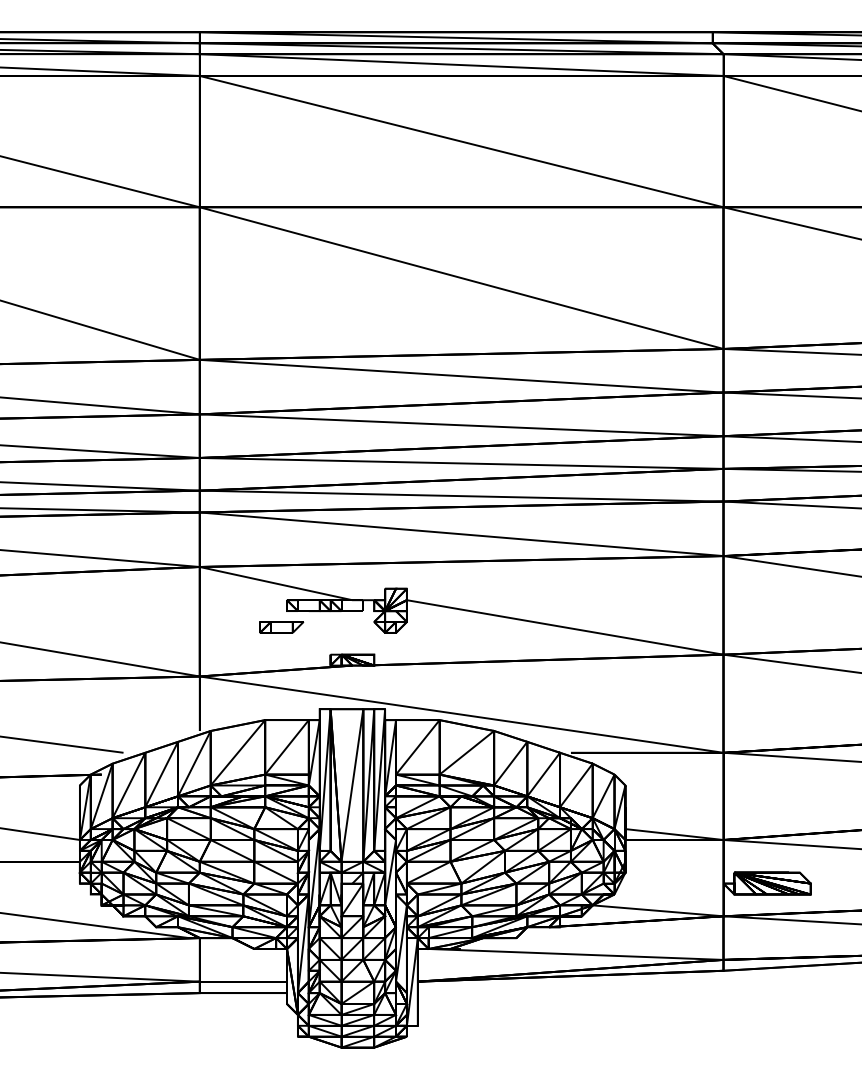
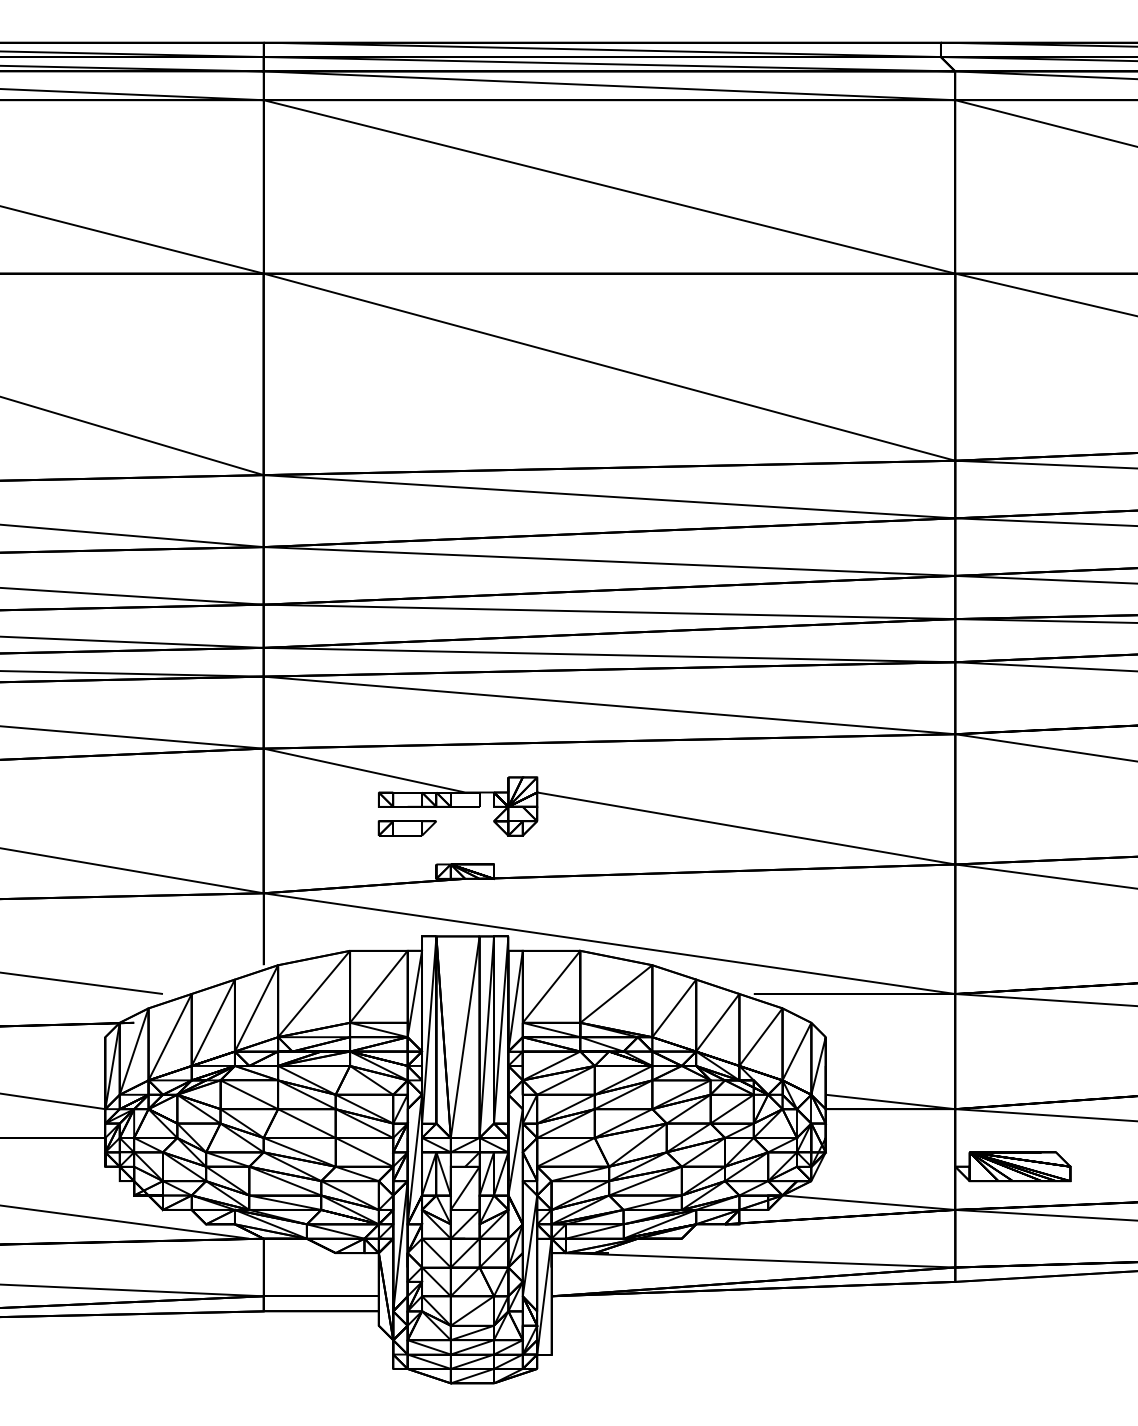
part: (281, 627) -> (407, 828), moved

